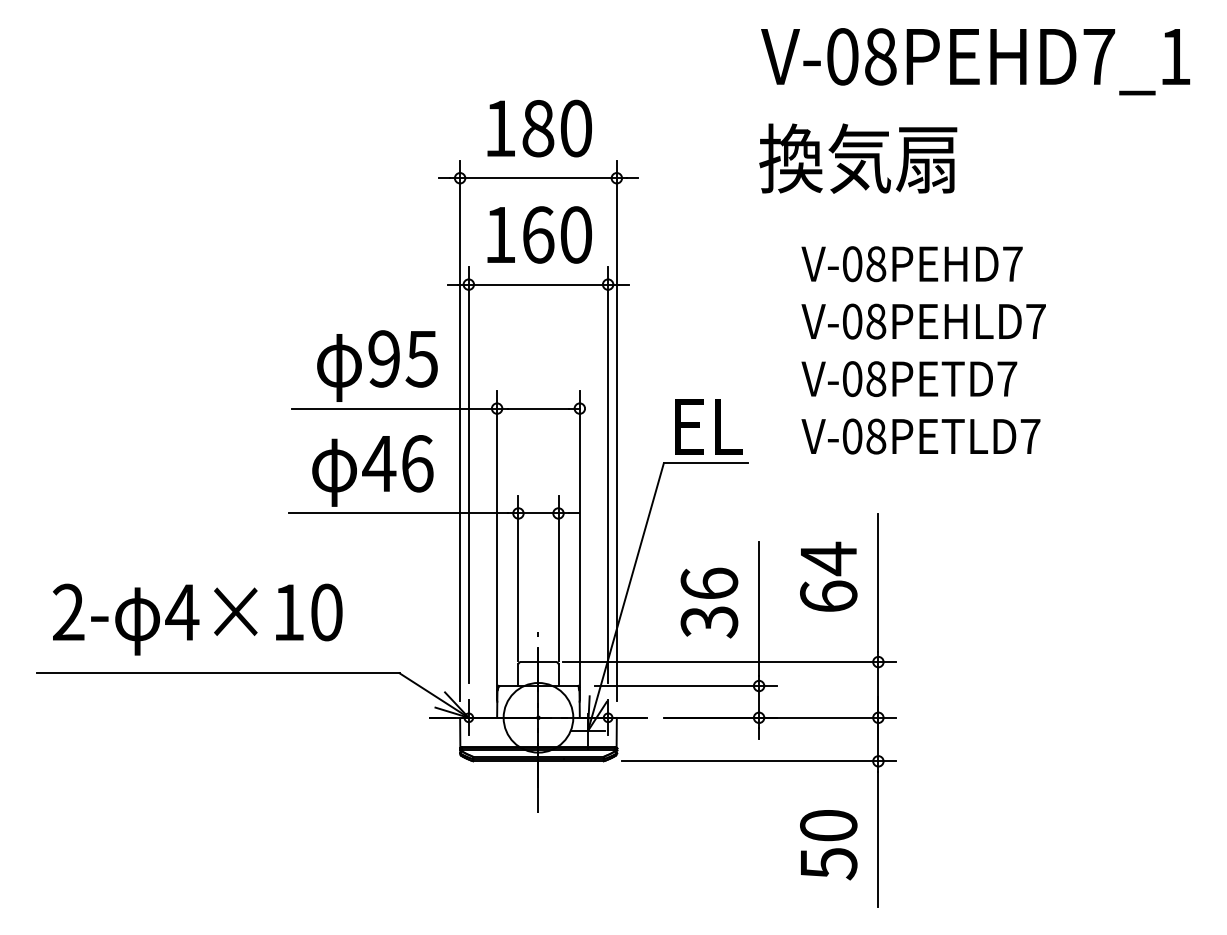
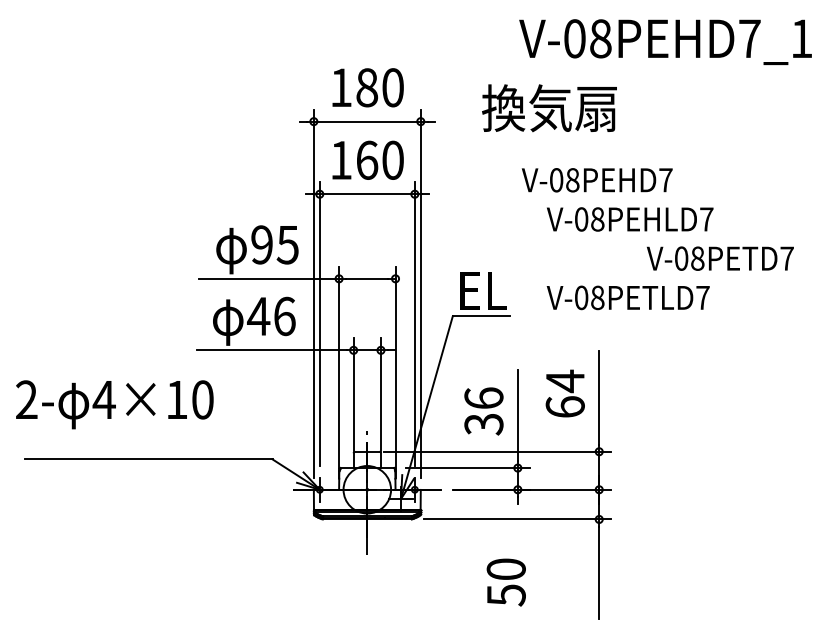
text: (858, 158) -> (549, 108), moved
text: (911, 264) -> (596, 180), moved
text: (909, 378) -> (720, 258), moved
text: (197, 619) -> (114, 404), moved
text: (827, 844) -> (505, 582), moved

